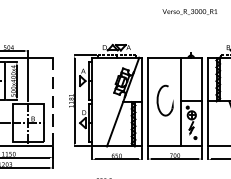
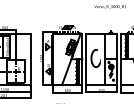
line: (52, 102) -> (30, 59), dashed -> solid

